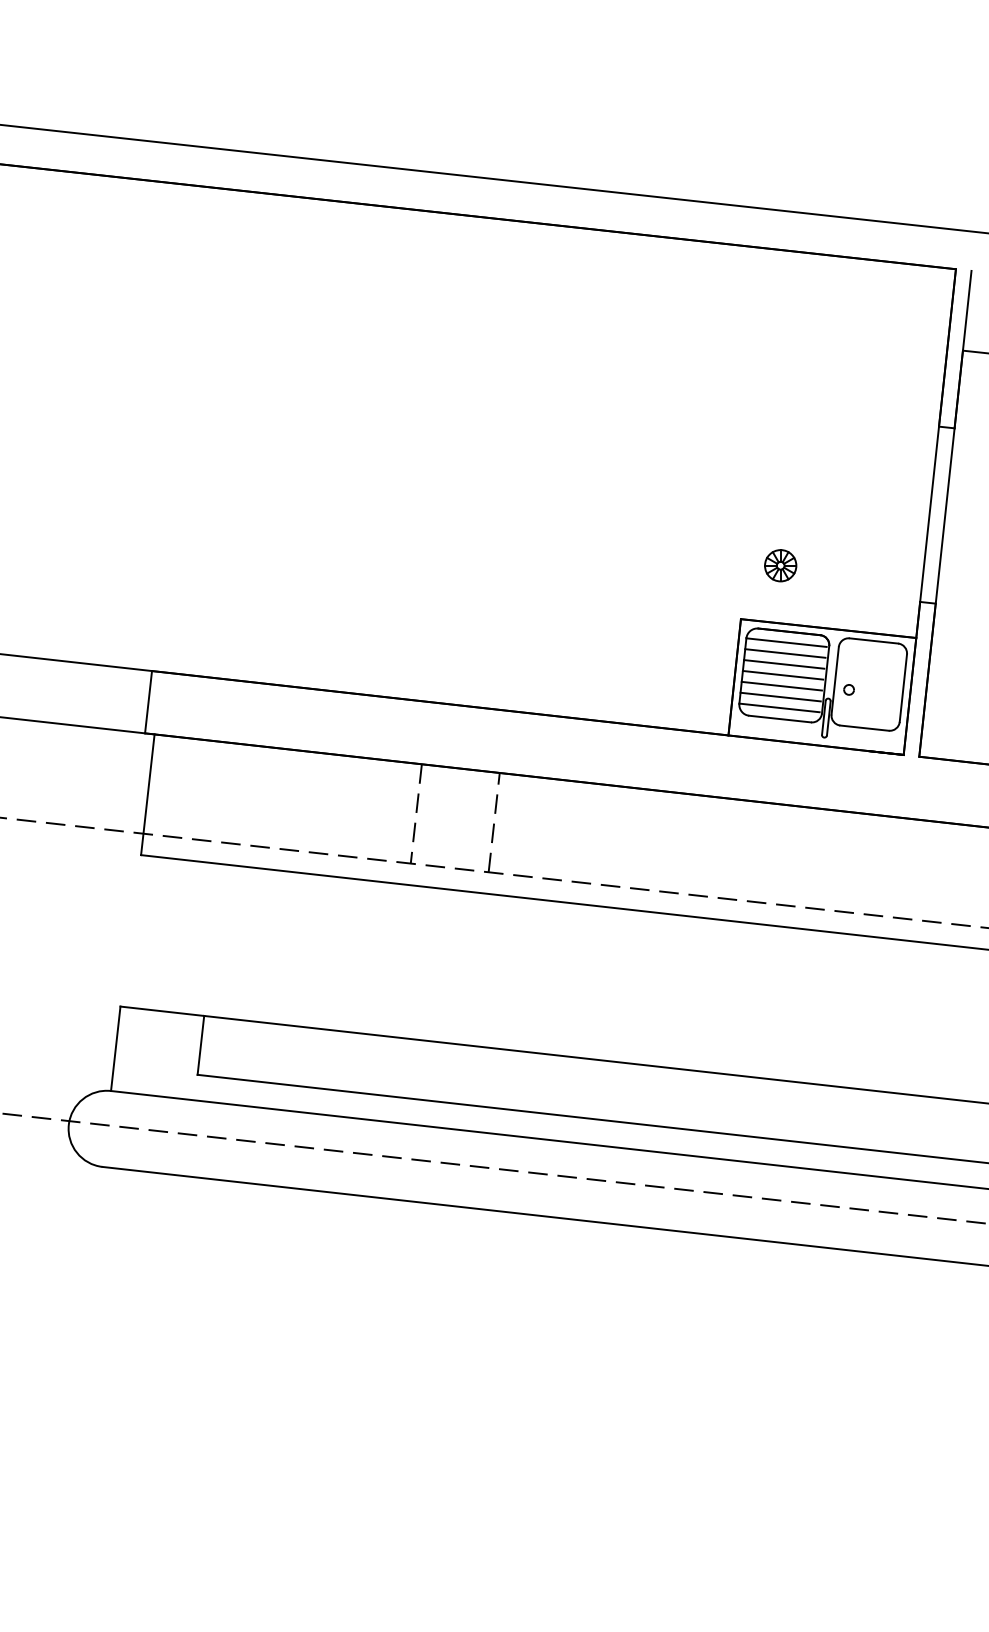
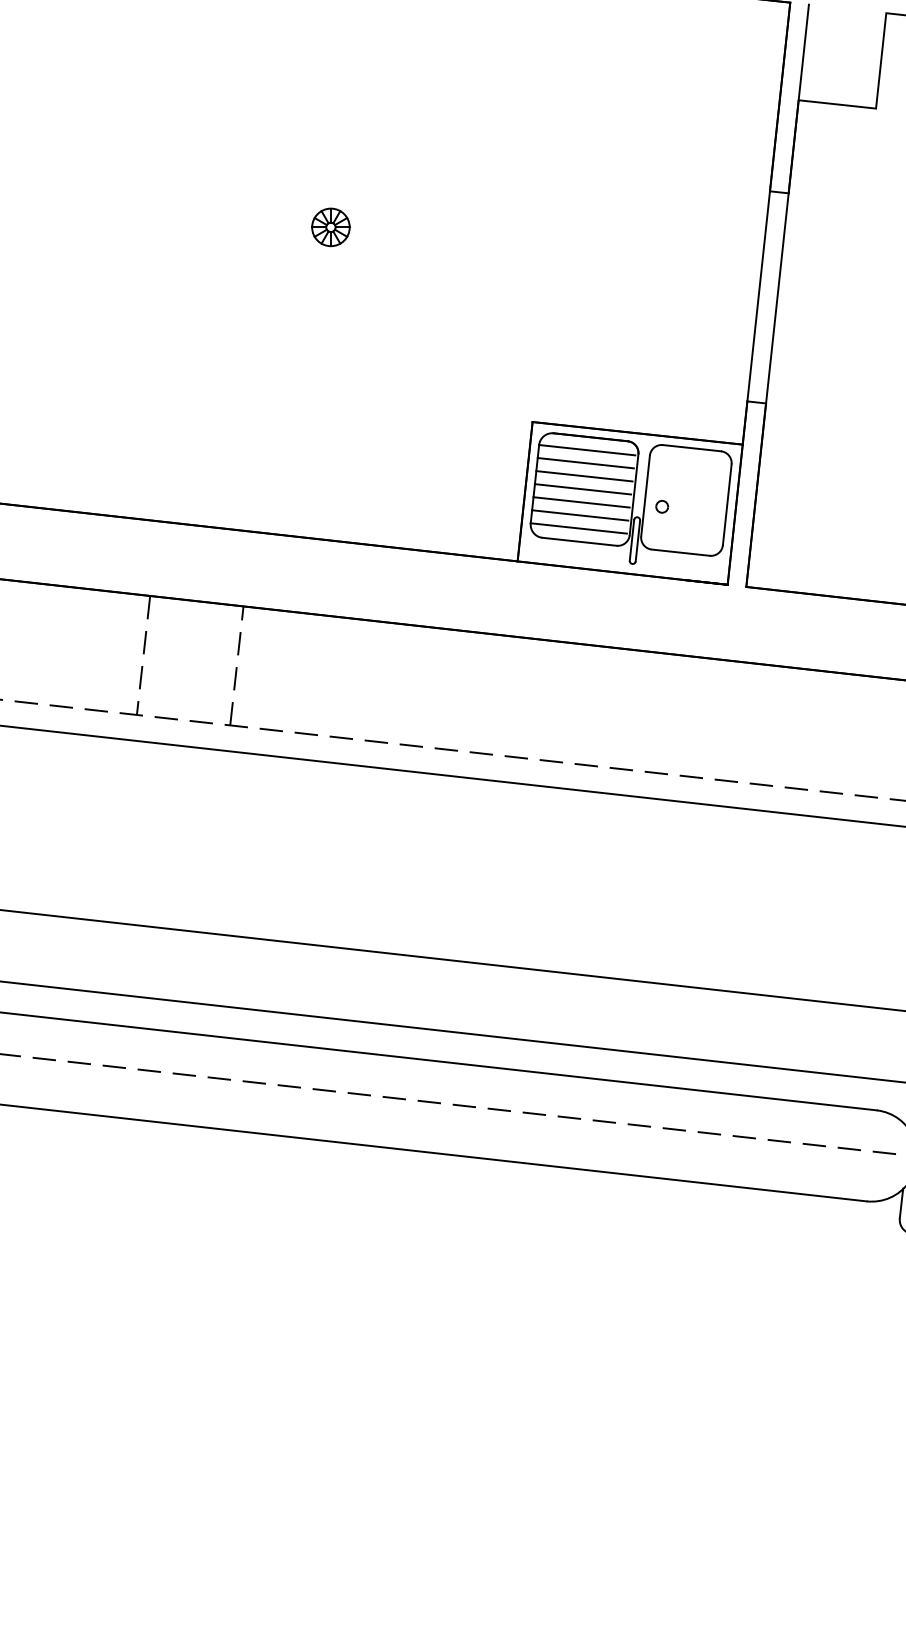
part: (780, 565) -> (330, 227), moved

